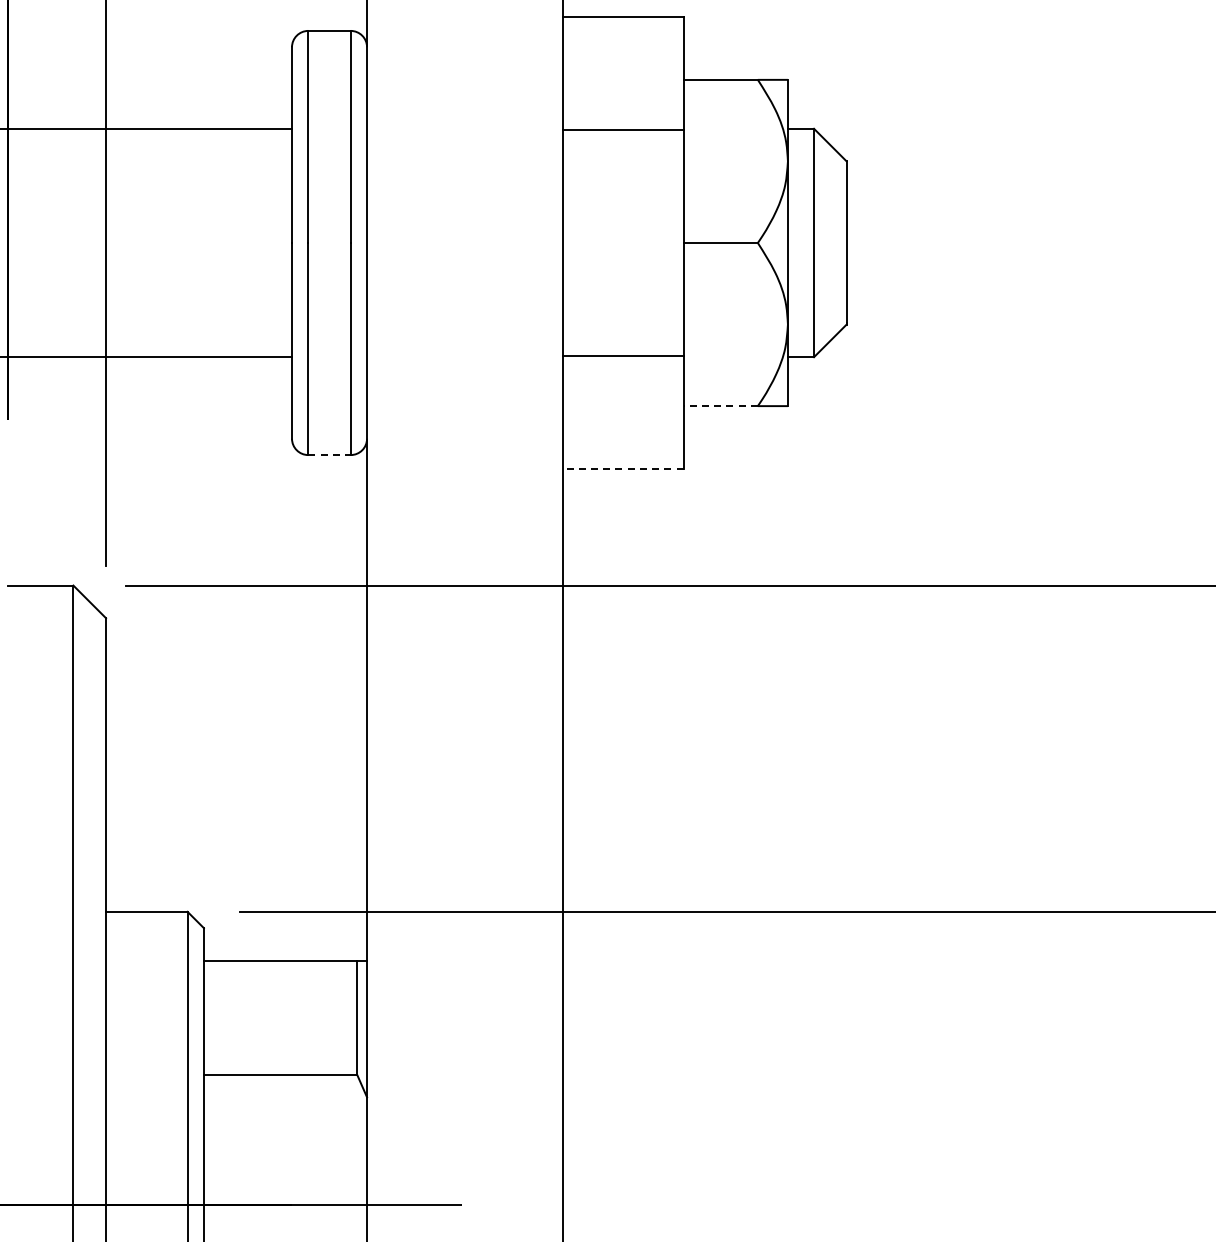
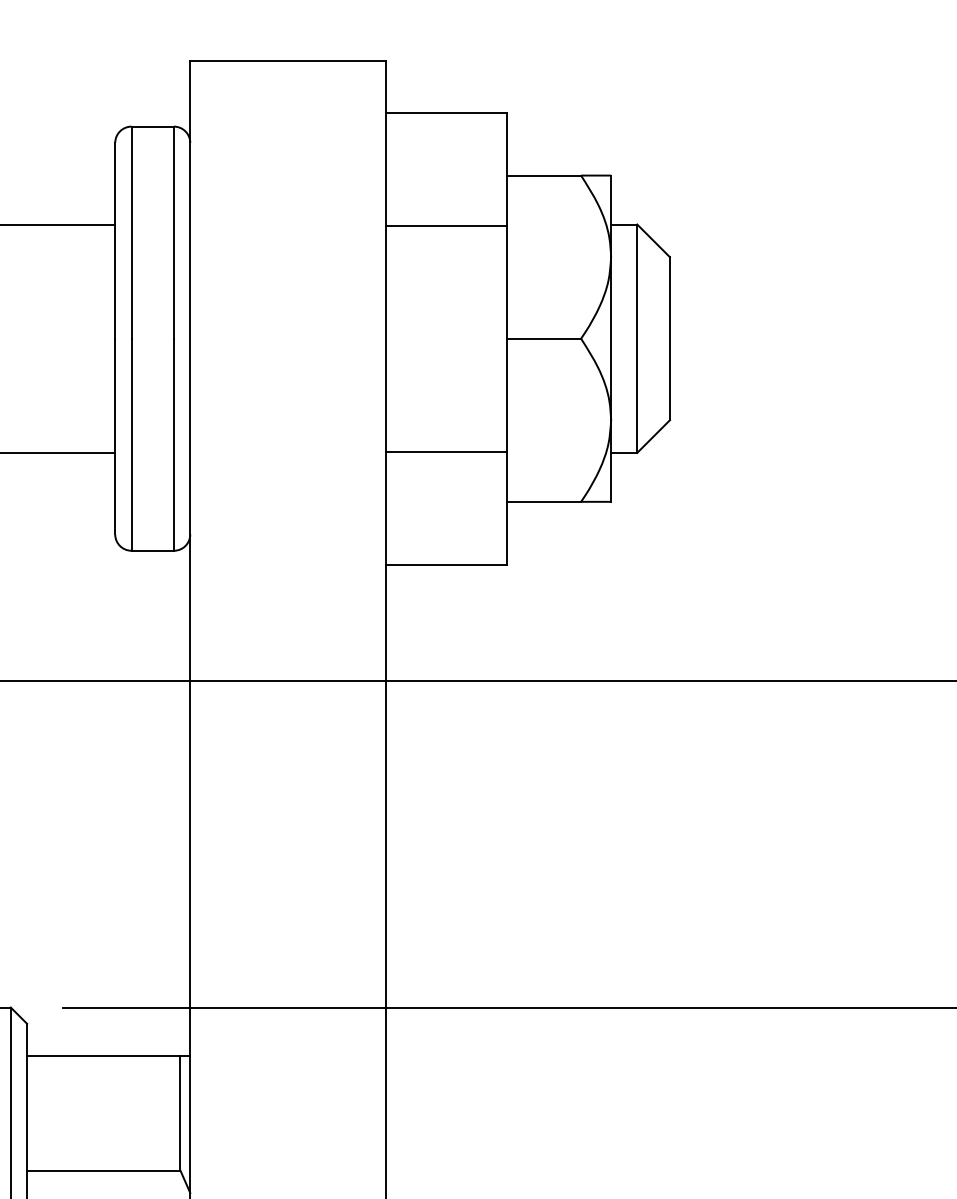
line: (720, 406) -> (543, 502), dashed -> solid
line: (330, 455) -> (153, 551), dashed -> solid
line: (622, 469) -> (445, 565), dashed -> solid

